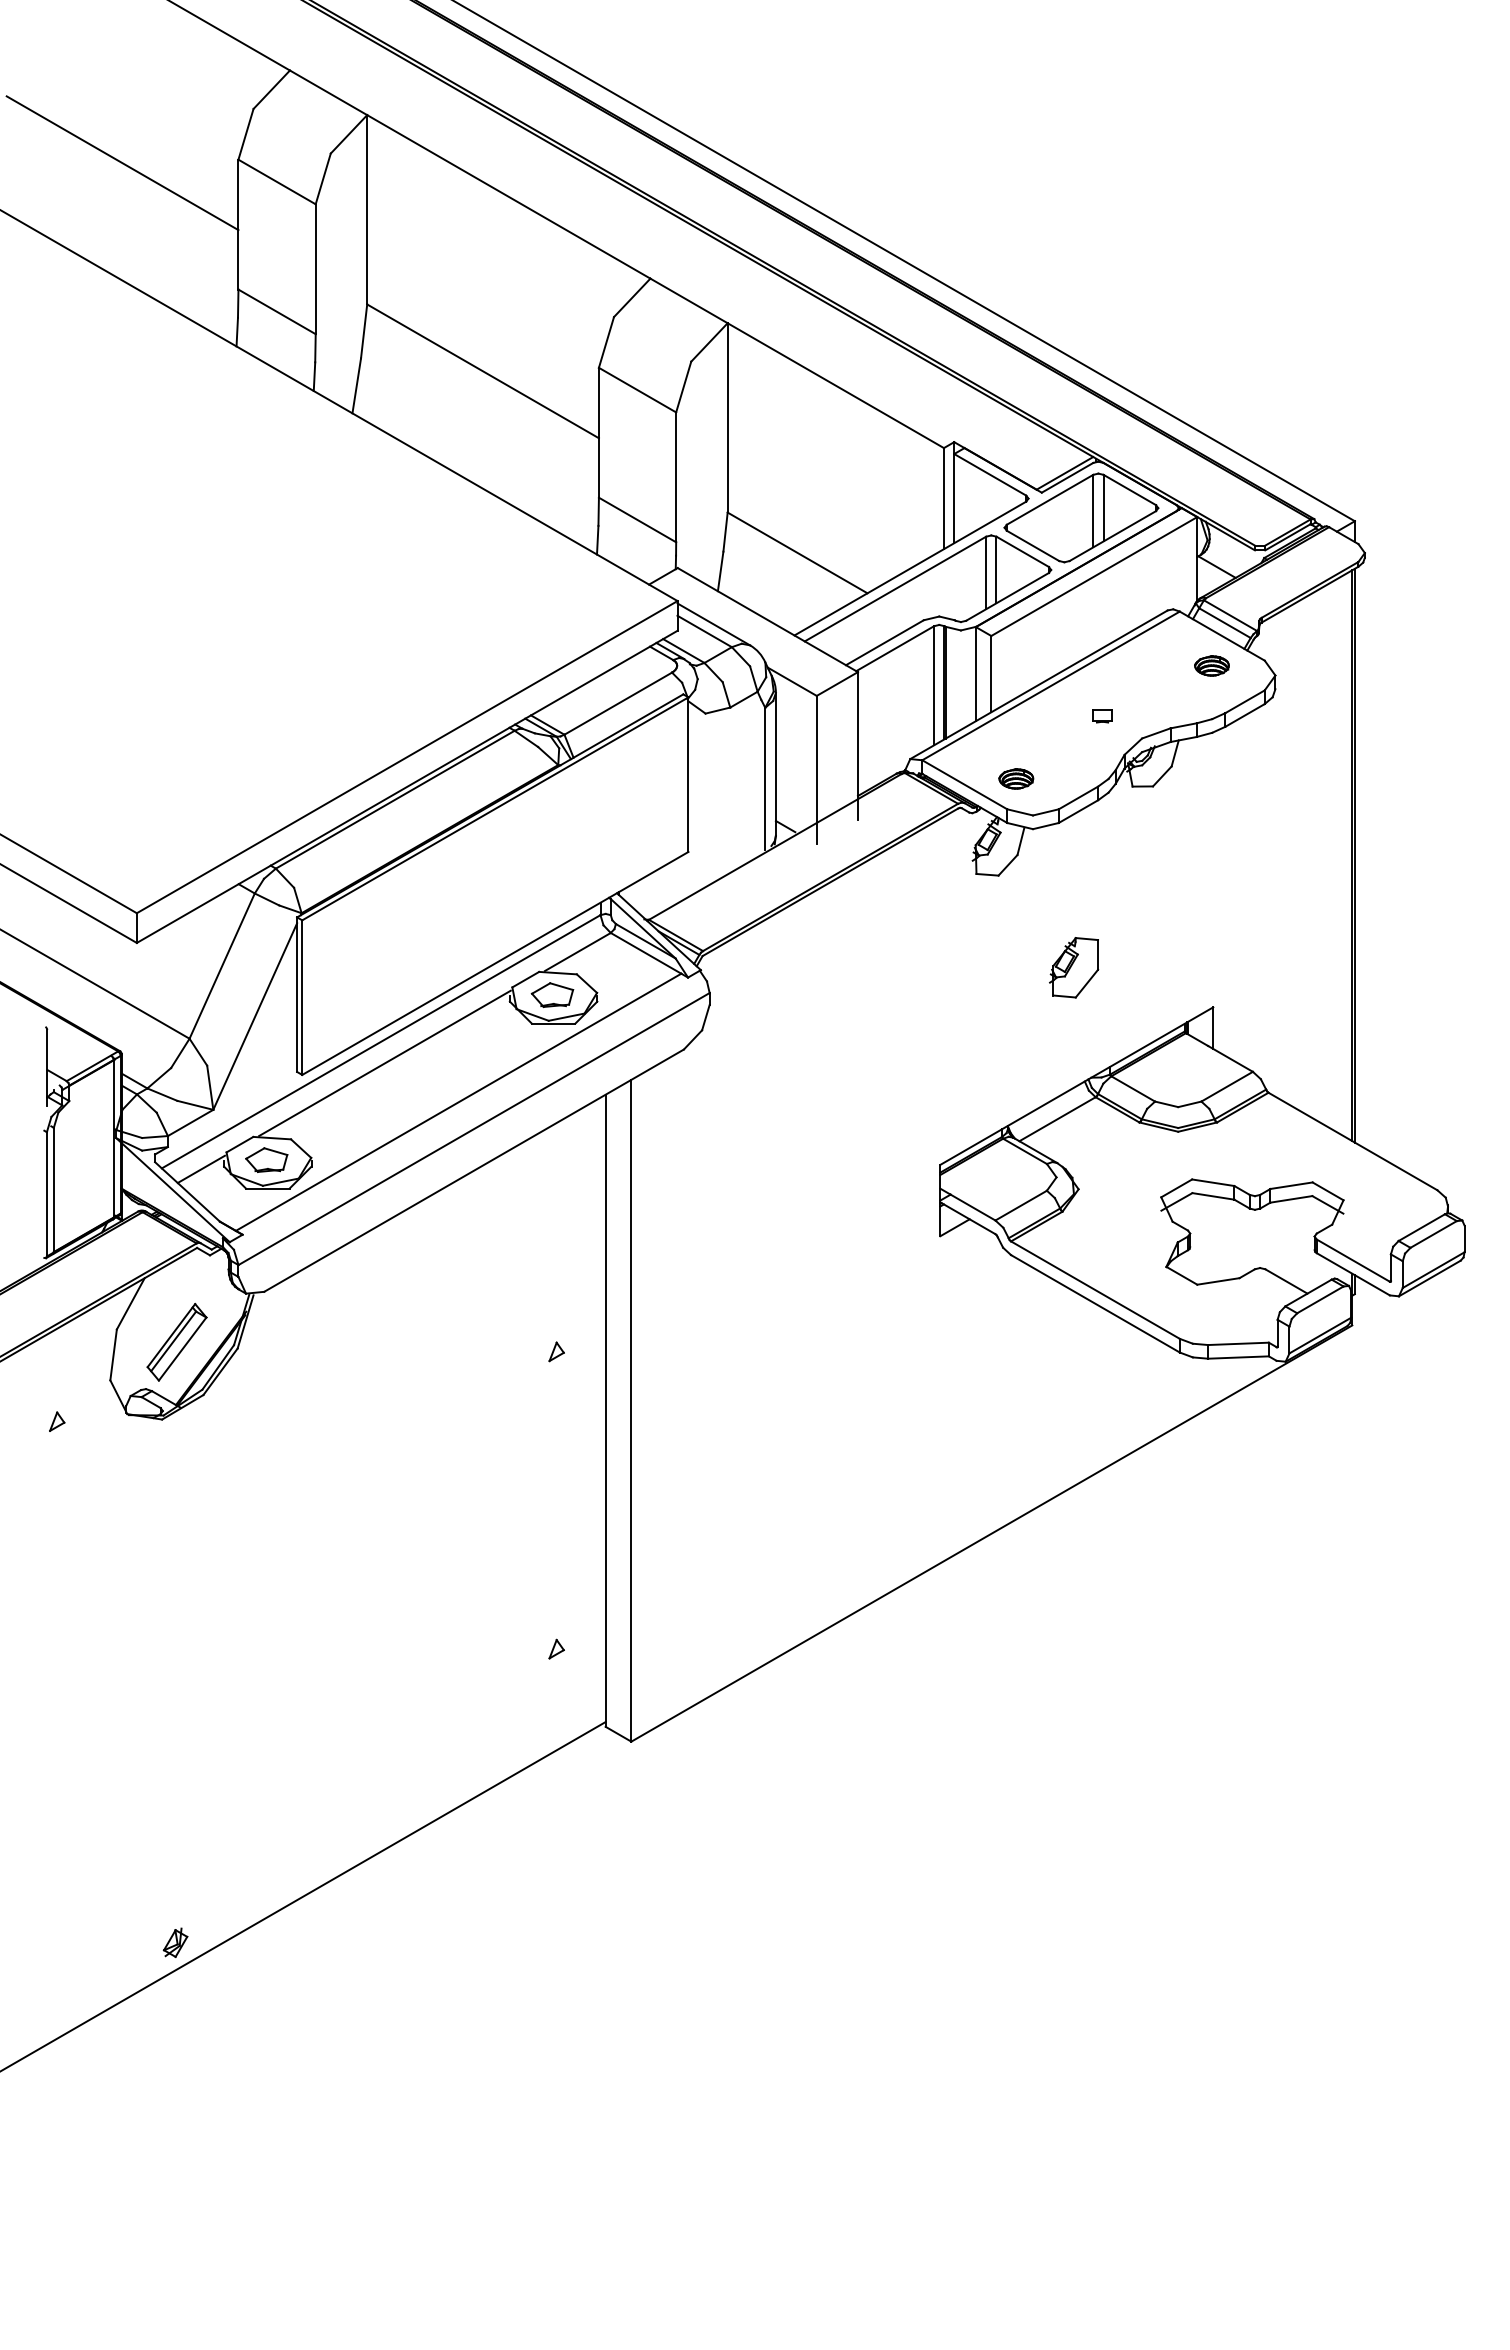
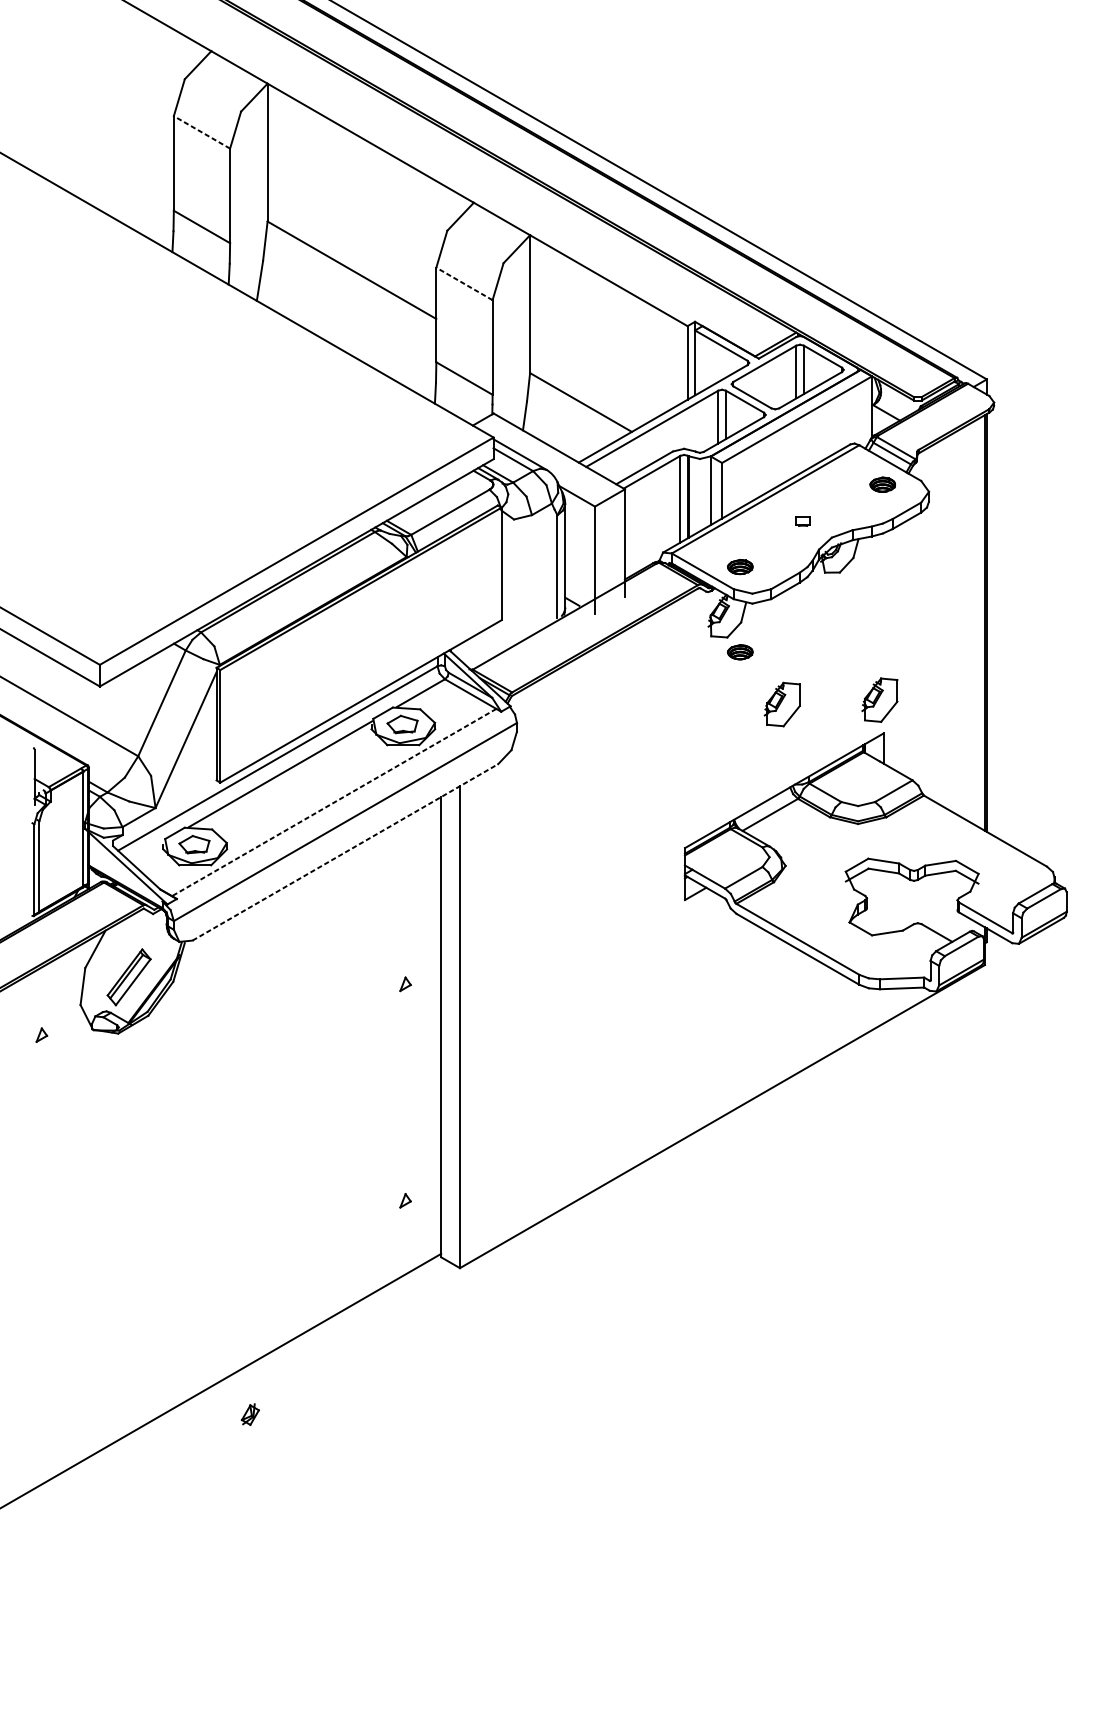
line: (122, 163) -> (89, 118), removed
line: (277, 182) -> (202, 132), solid -> dashed
line: (637, 390) -> (464, 284), solid -> dashed
part: (1016, 895) -> (740, 651), added
part: (1208, 961) -> (880, 700), added
line: (458, 1102) -> (334, 802), solid -> dashed
line: (200, 1169) -> (146, 851), removed
line: (474, 1170) -> (345, 852), solid -> dashed
part: (175, 1942) -> (250, 1414), moved

